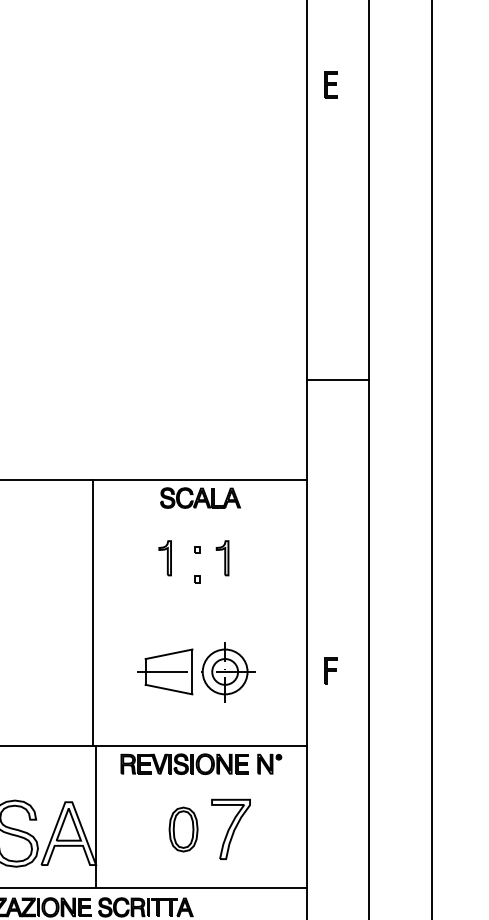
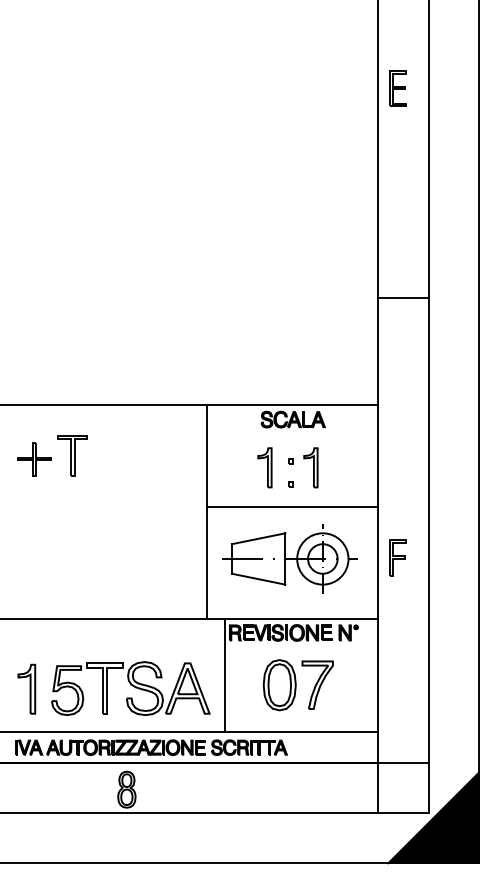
part: (330, 84) -> (397, 88), size x1.67
line: (338, 379) -> (403, 297), moved
part: (164, 557) -> (264, 467), size x1.43
part: (222, 557) -> (310, 467), size x1.43
line: (199, 606) -> (292, 506), added
part: (330, 670) -> (397, 557), size x1.67
part: (195, 671) -> (289, 558), size x1.43
line: (96, 817) -> (225, 675), moved
part: (183, 829) -> (279, 685), size x1.43

